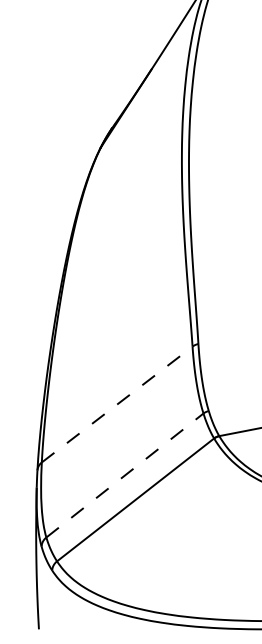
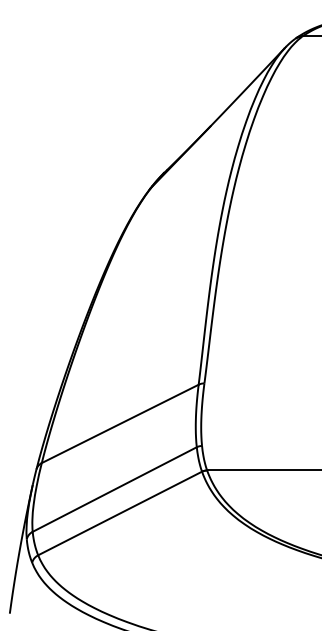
line: (117, 404) -> (120, 423), dashed -> solid
line: (125, 475) -> (115, 489), dashed -> solid

